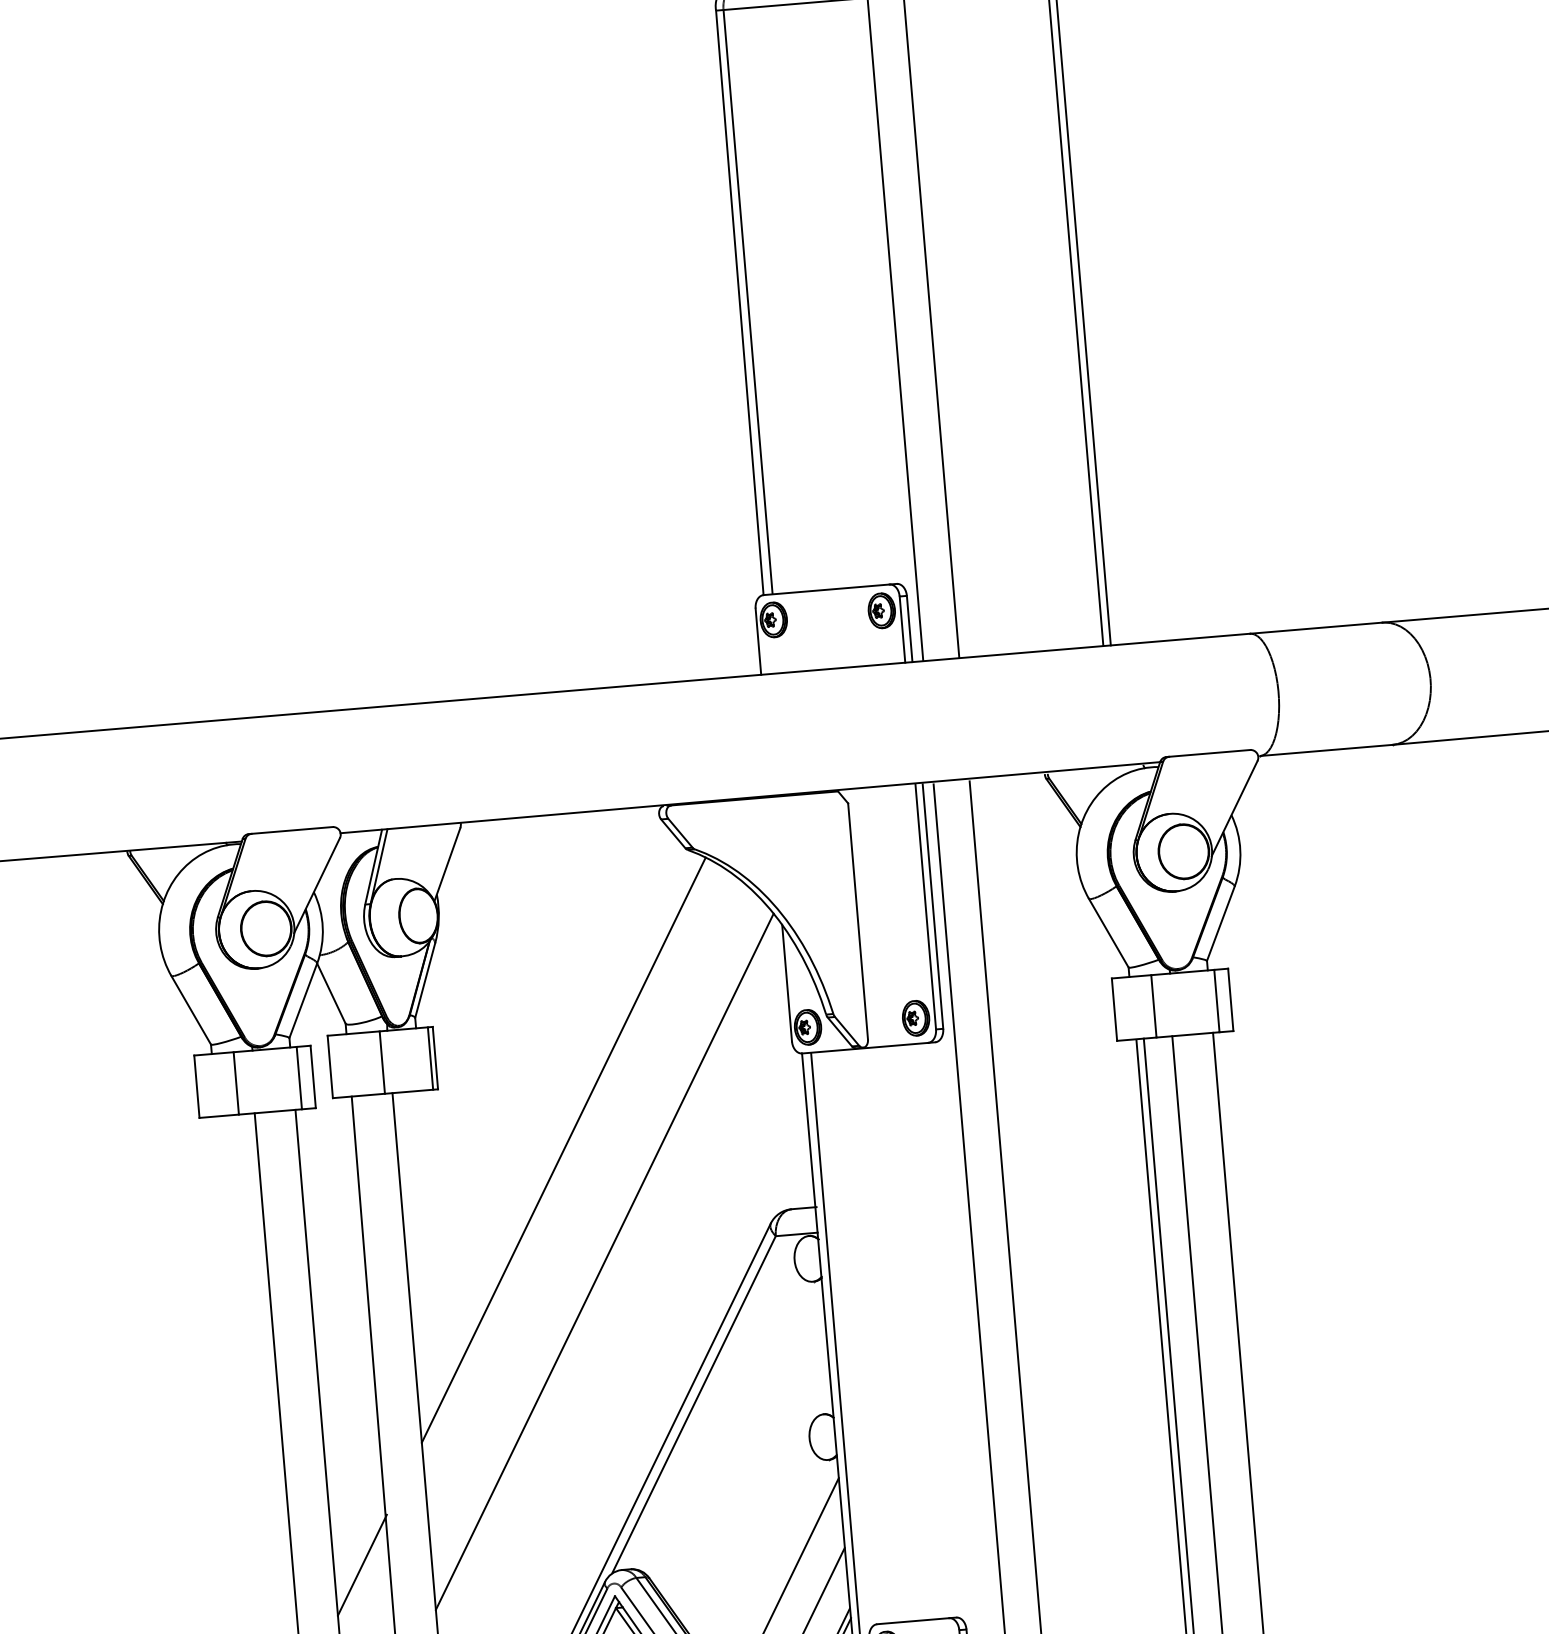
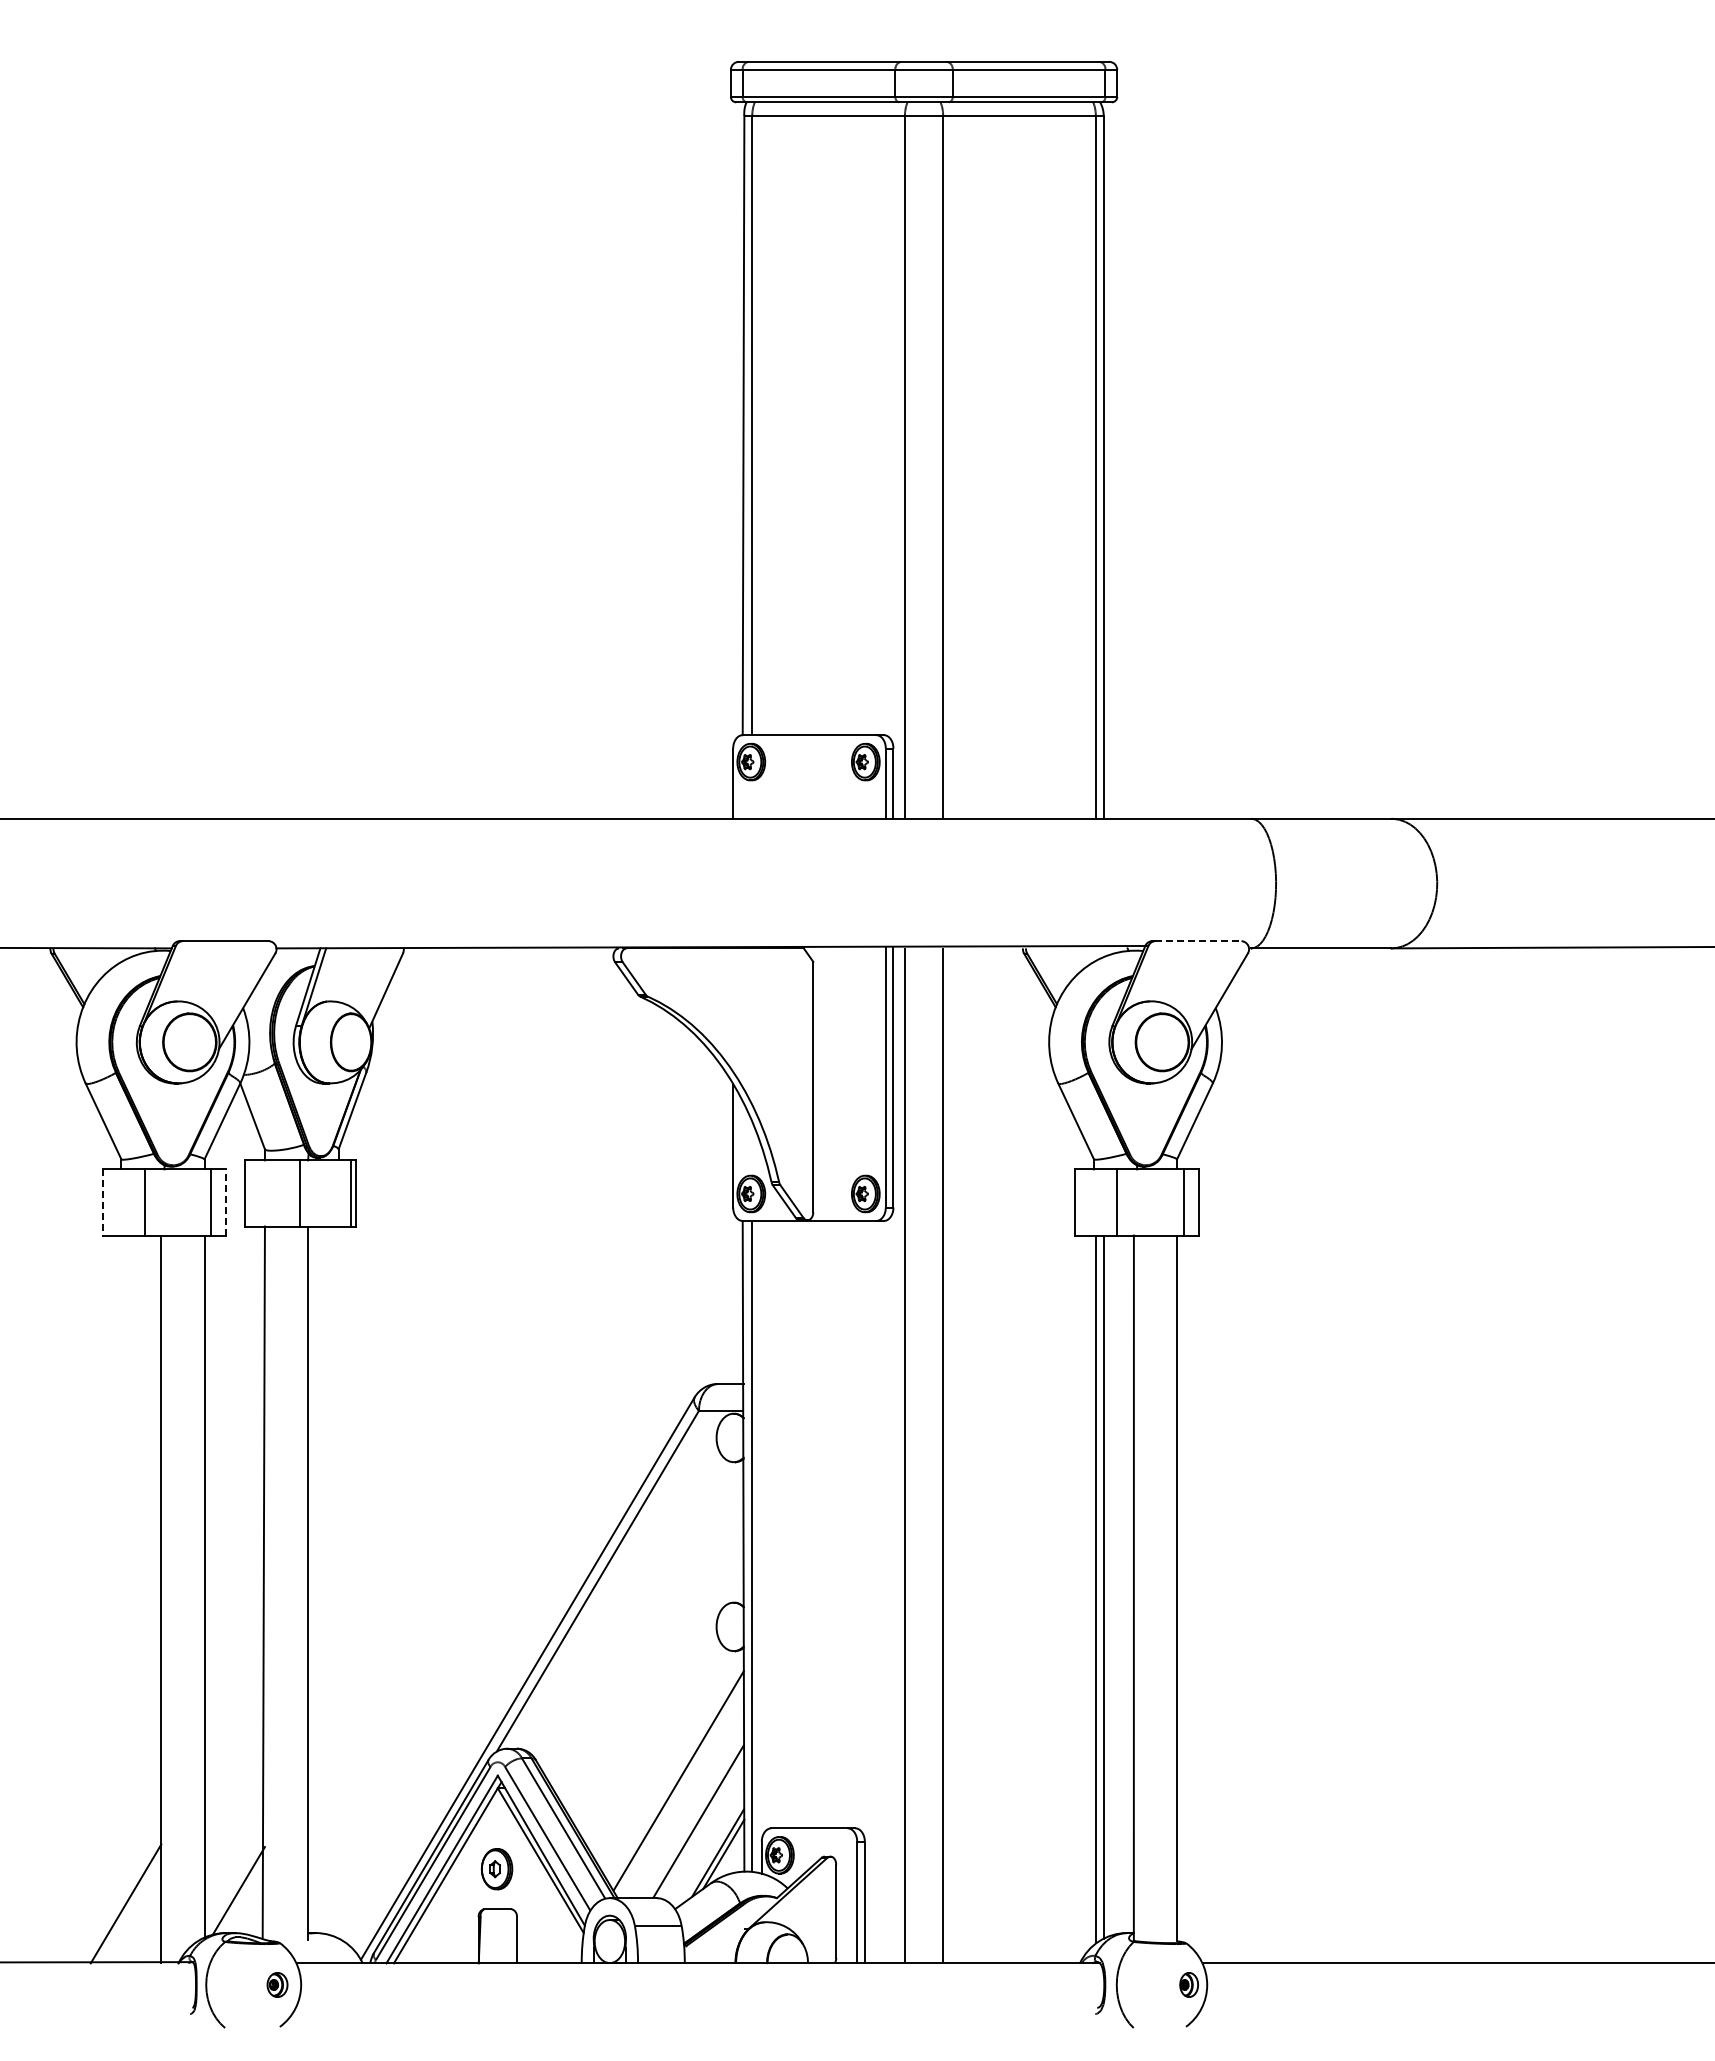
line: (1209, 753) -> (1198, 941), solid -> dashed
line: (313, 1075) -> (226, 1201), solid -> dashed
line: (196, 1086) -> (102, 1202), solid -> dashed
line: (563, 1149) -> (483, 1301), removed
line: (604, 1261) -> (516, 1422), removed
line: (362, 1565) -> (234, 1720), removed

